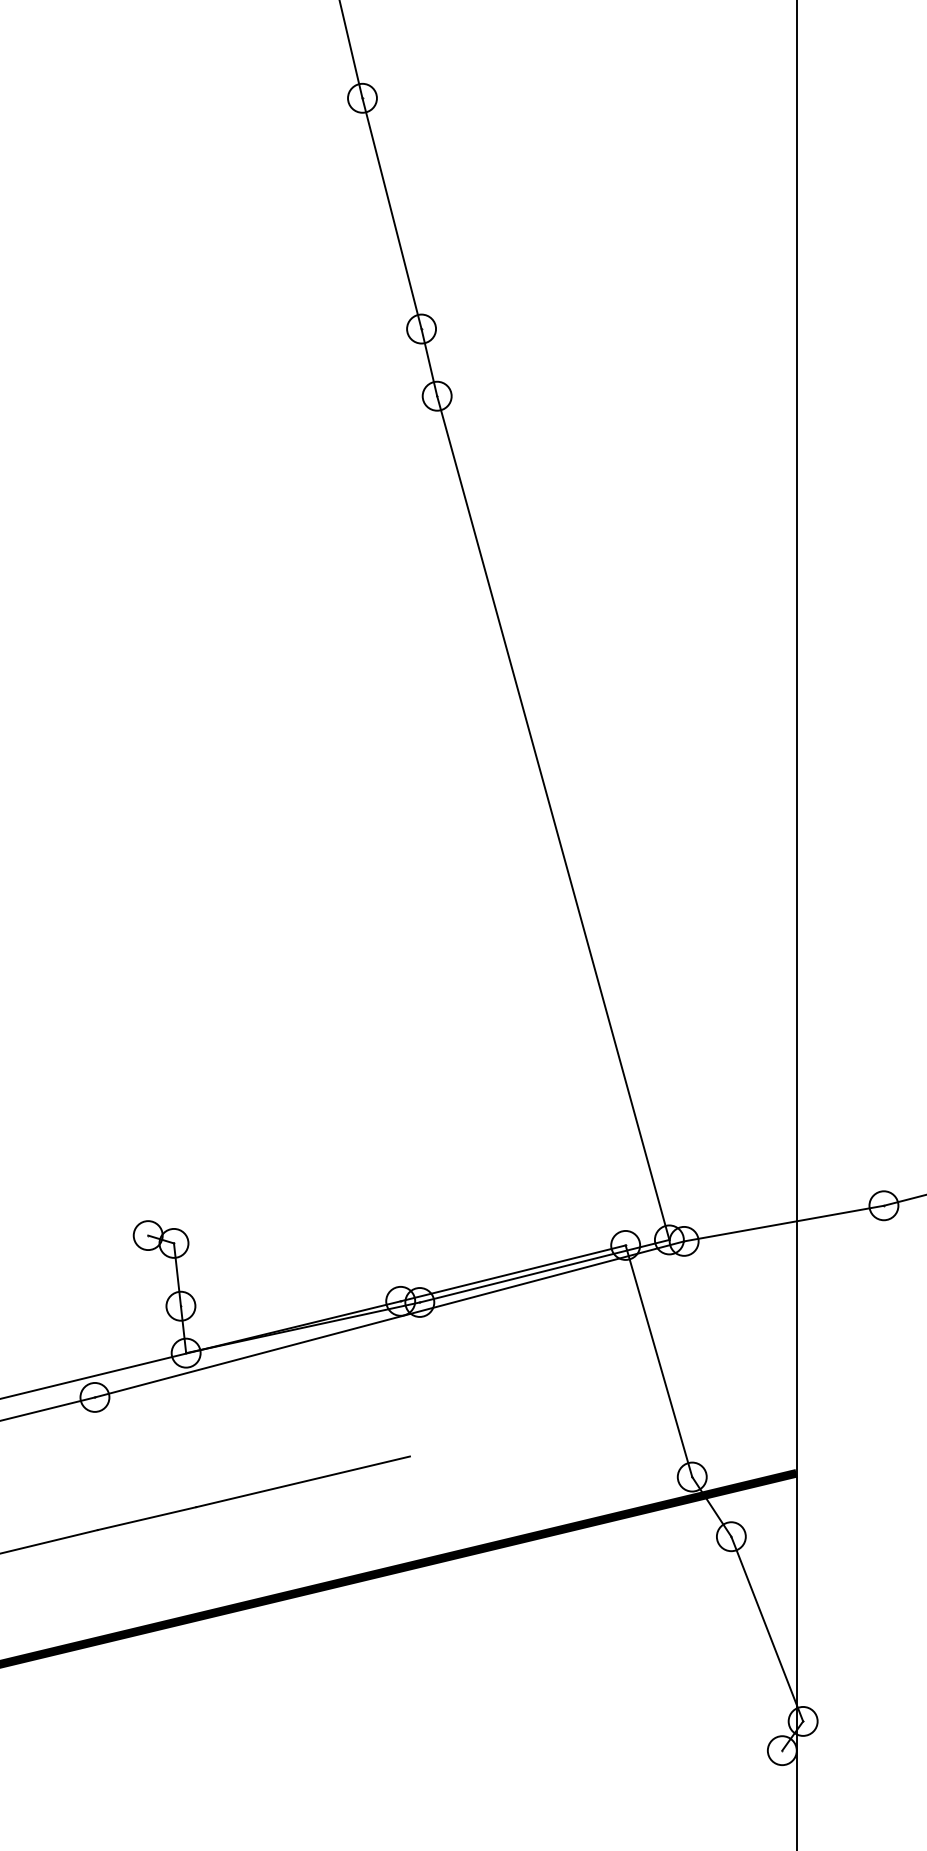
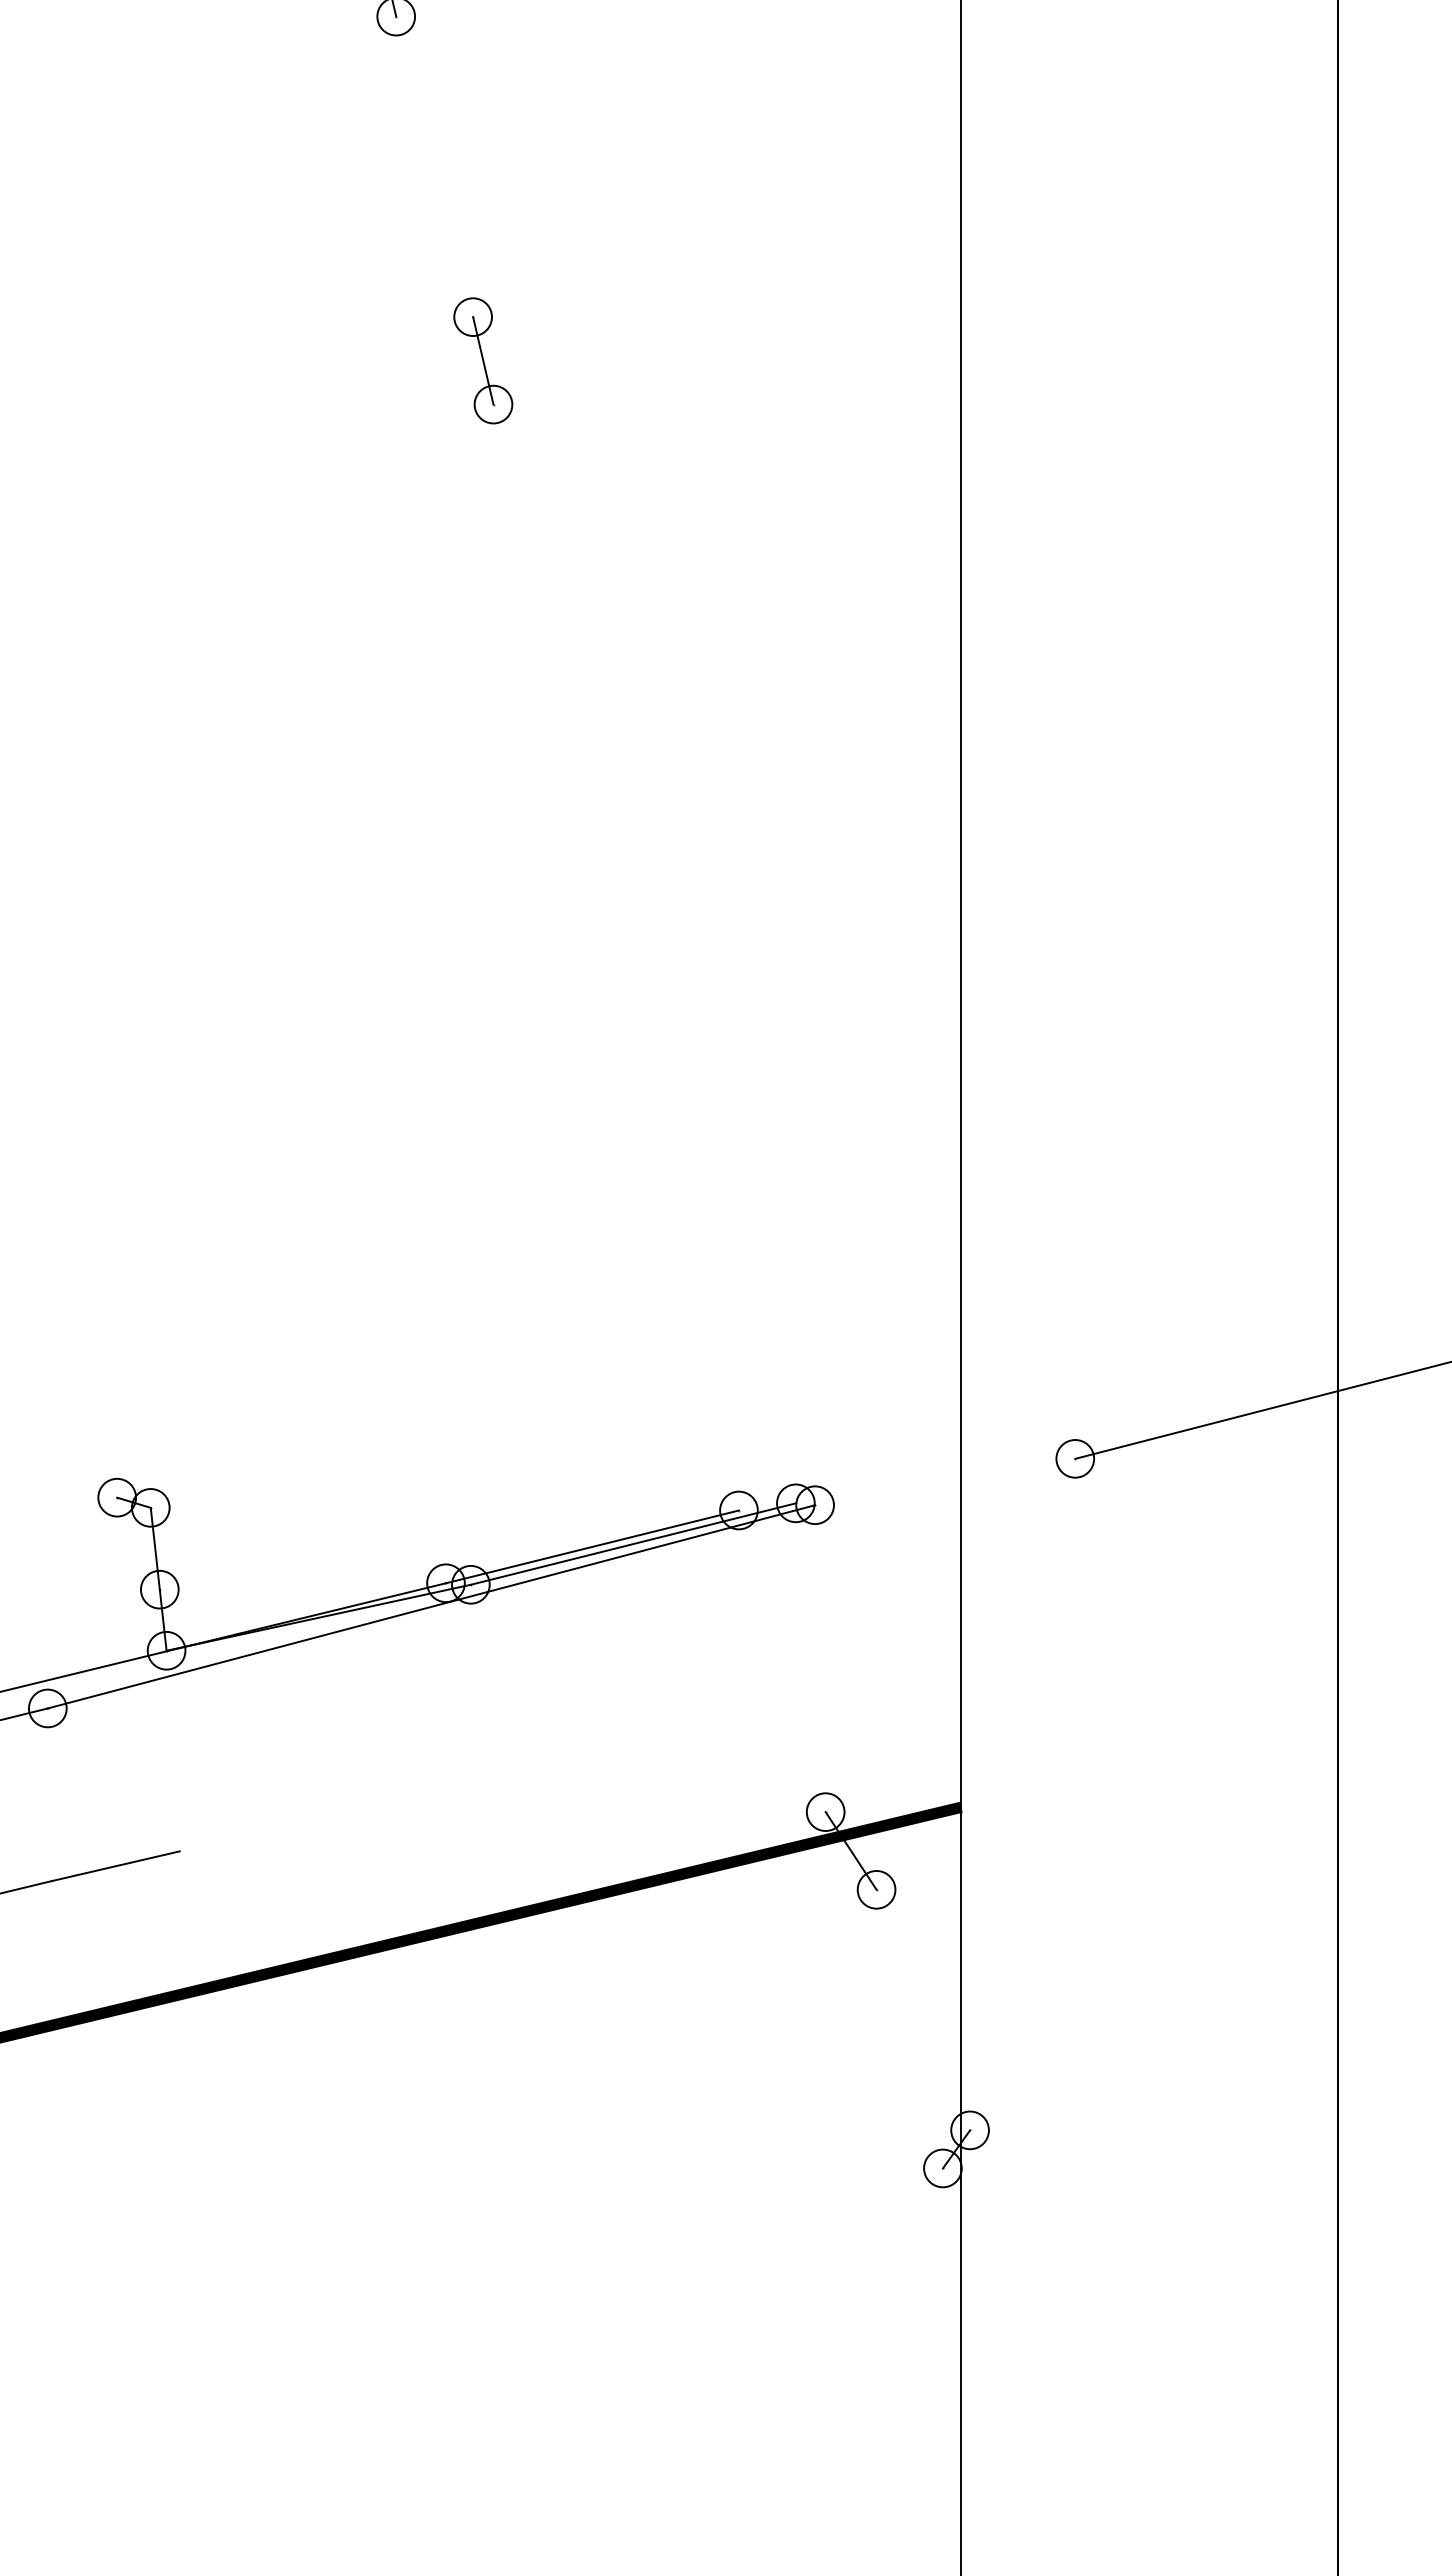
line: (391, 213) -> (434, 166), removed
line: (553, 817) -> (644, 953), removed
line: (784, 1223) -> (945, 1481), removed
line: (658, 1361) -> (781, 1661), removed
line: (302, 1481) -> (318, 1818), removed
line: (767, 1628) -> (923, 2009), removed

